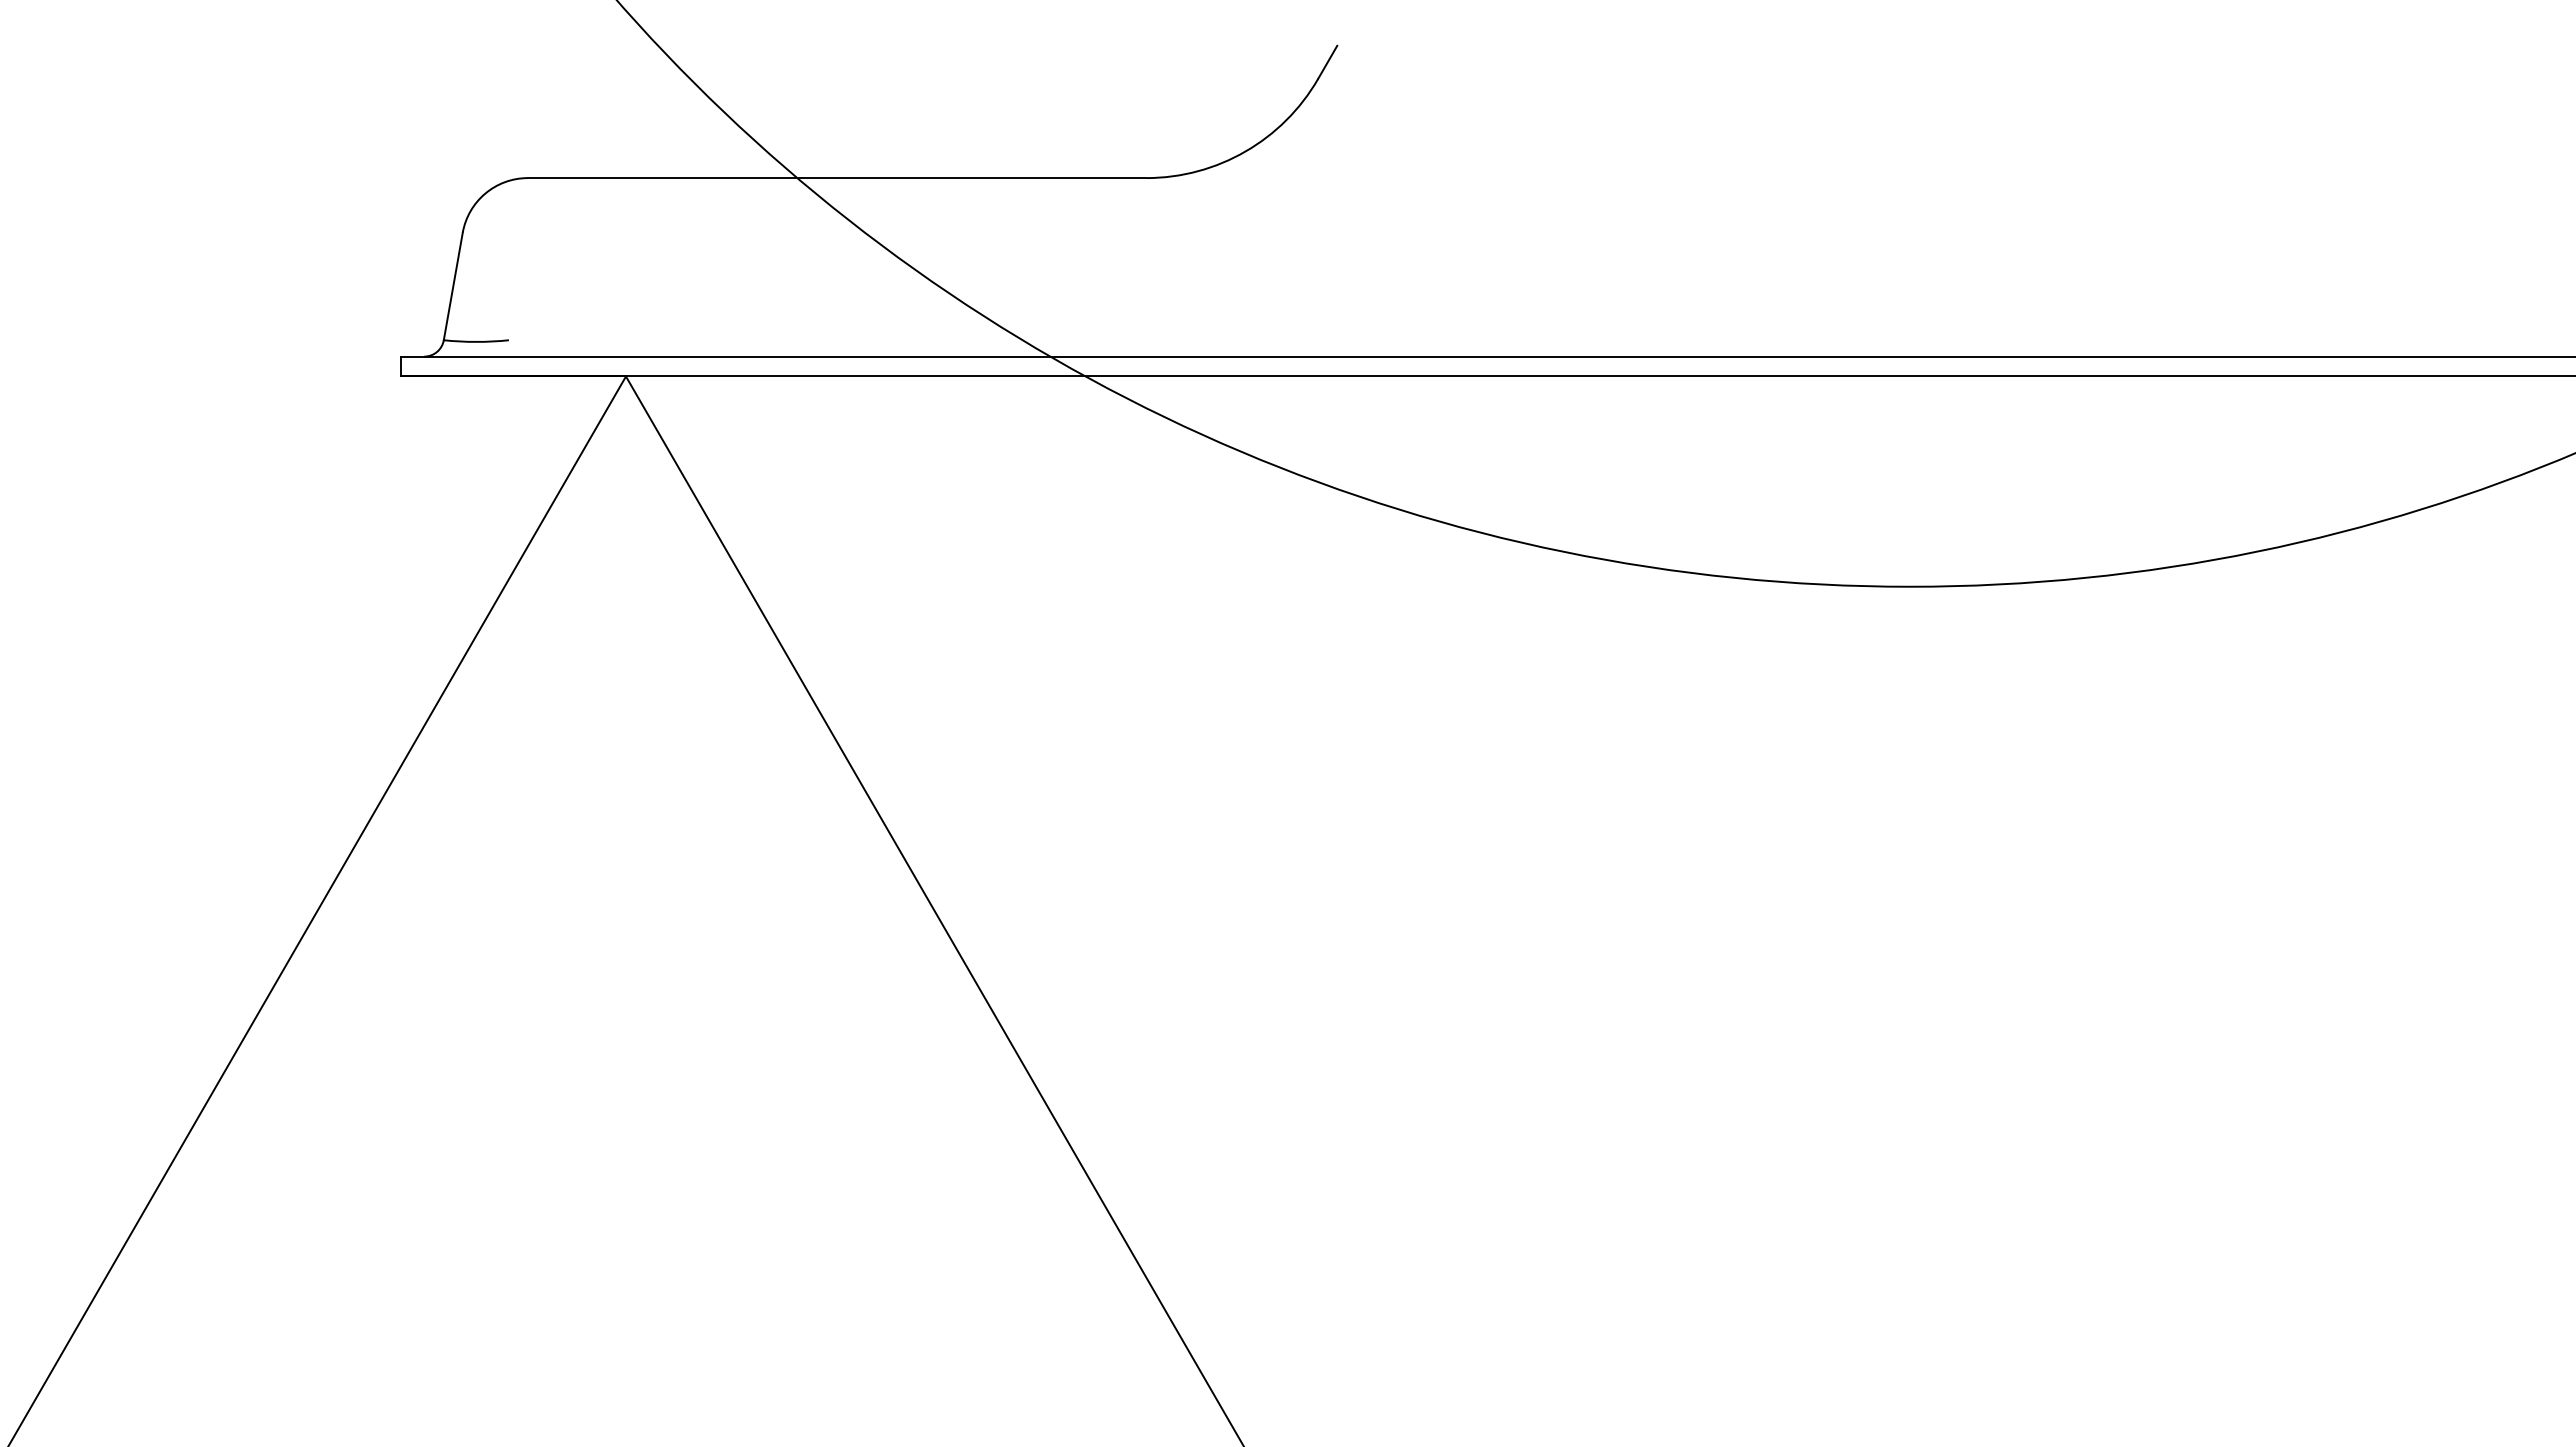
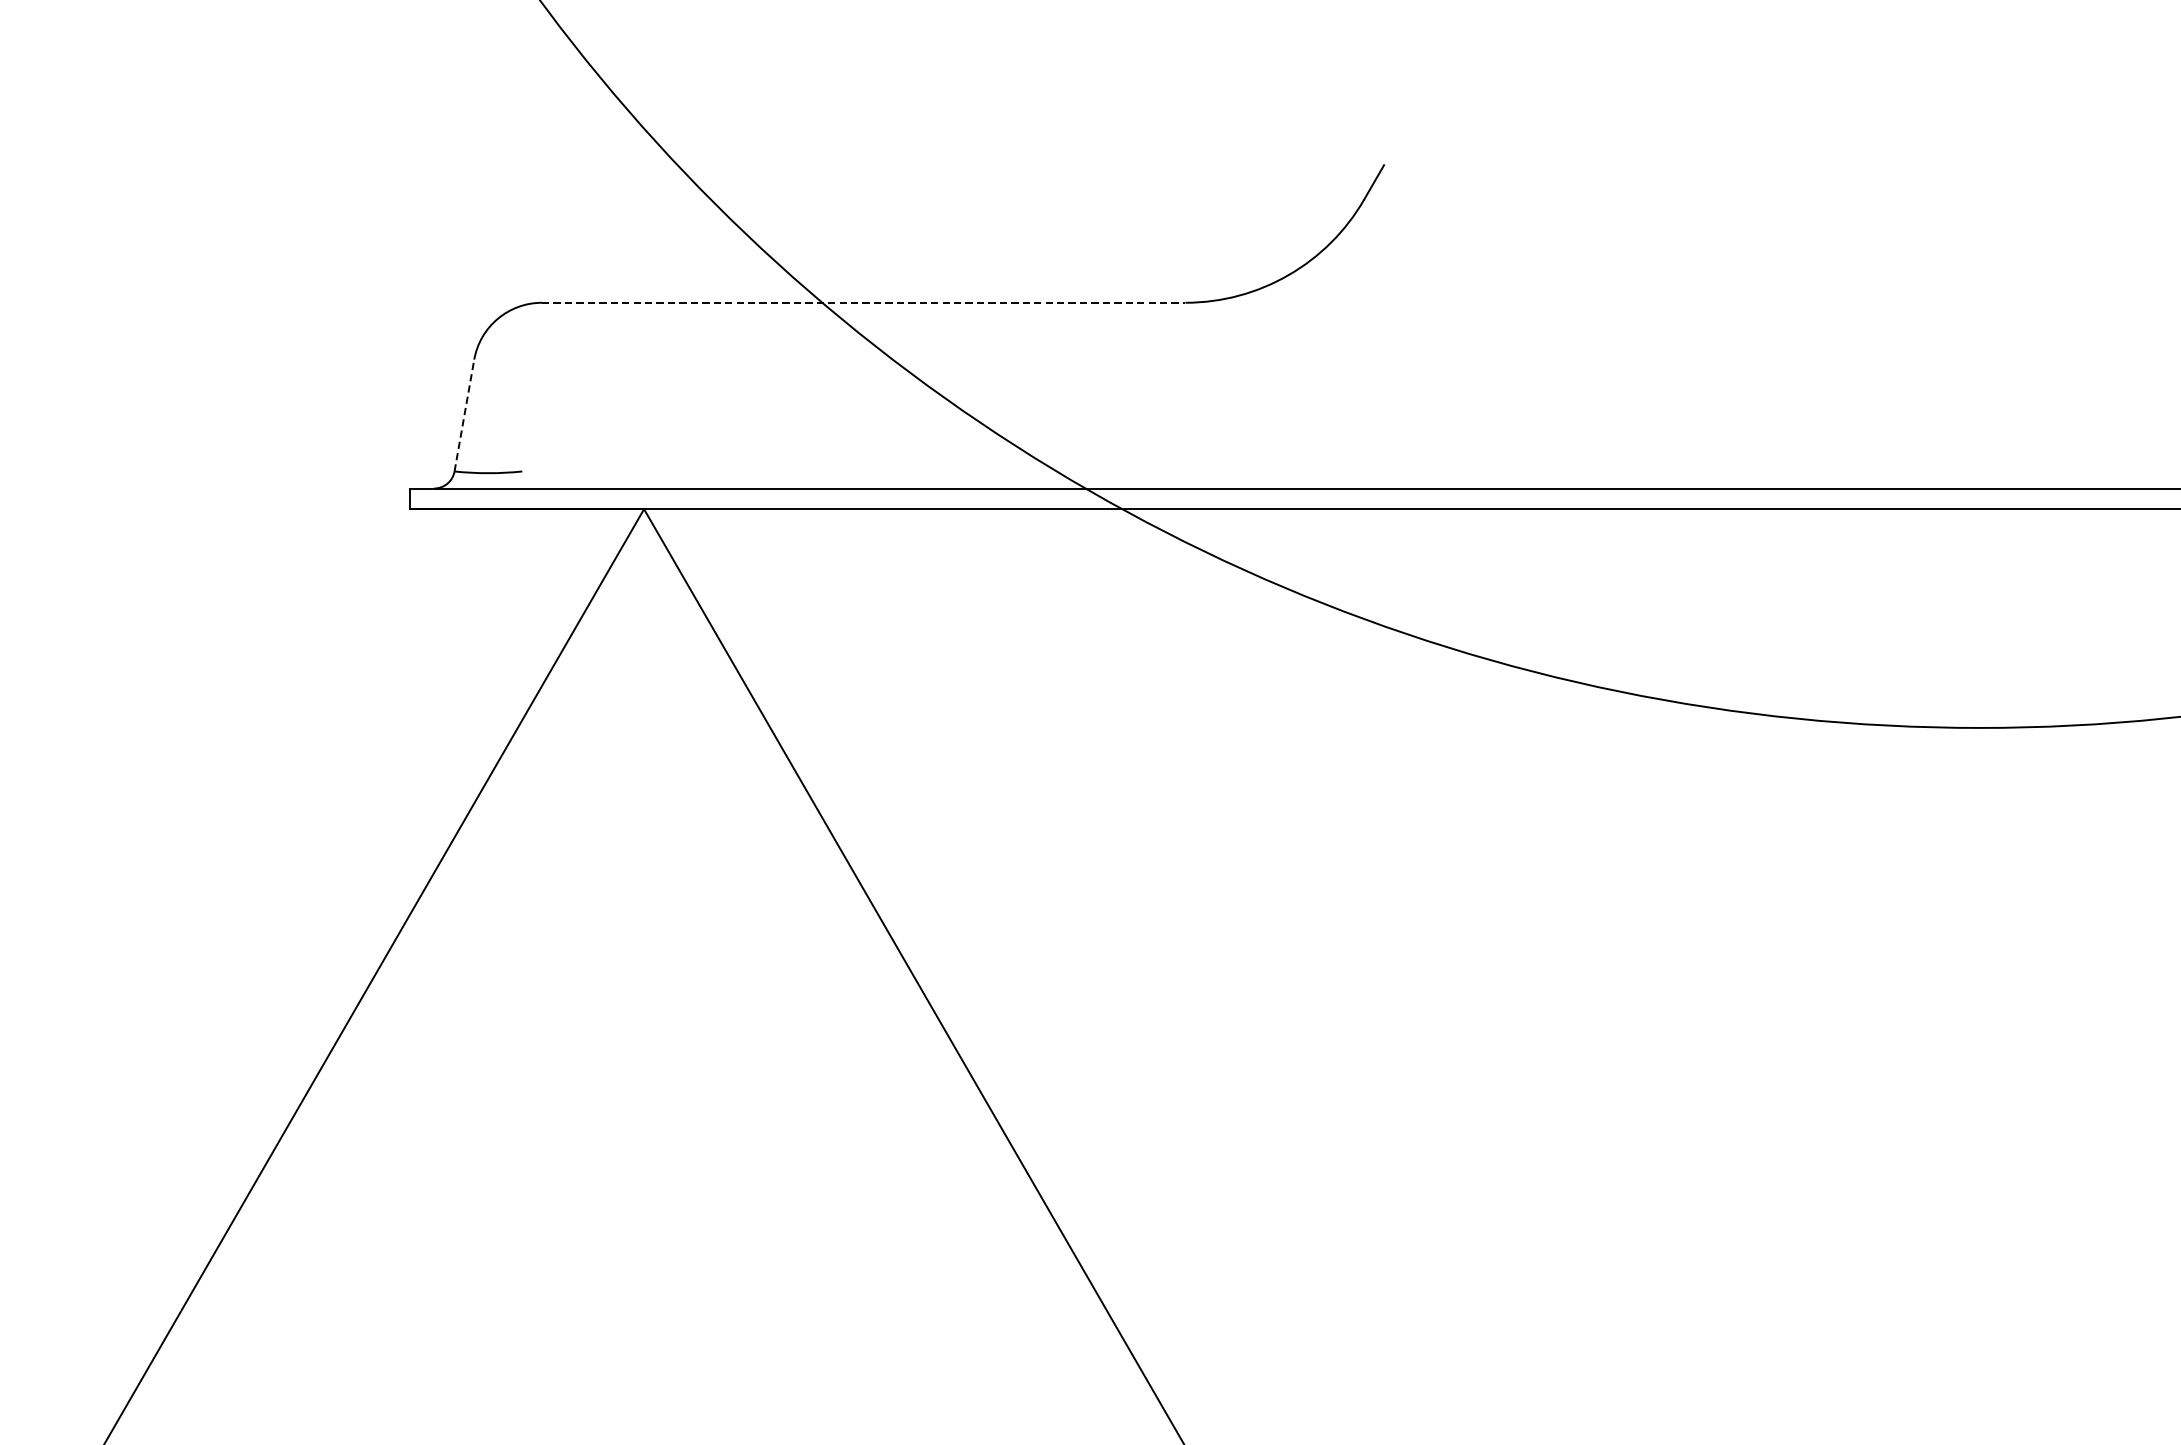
line: (837, 178) -> (864, 303), solid -> dashed
line: (453, 286) -> (464, 415), solid -> dashed

